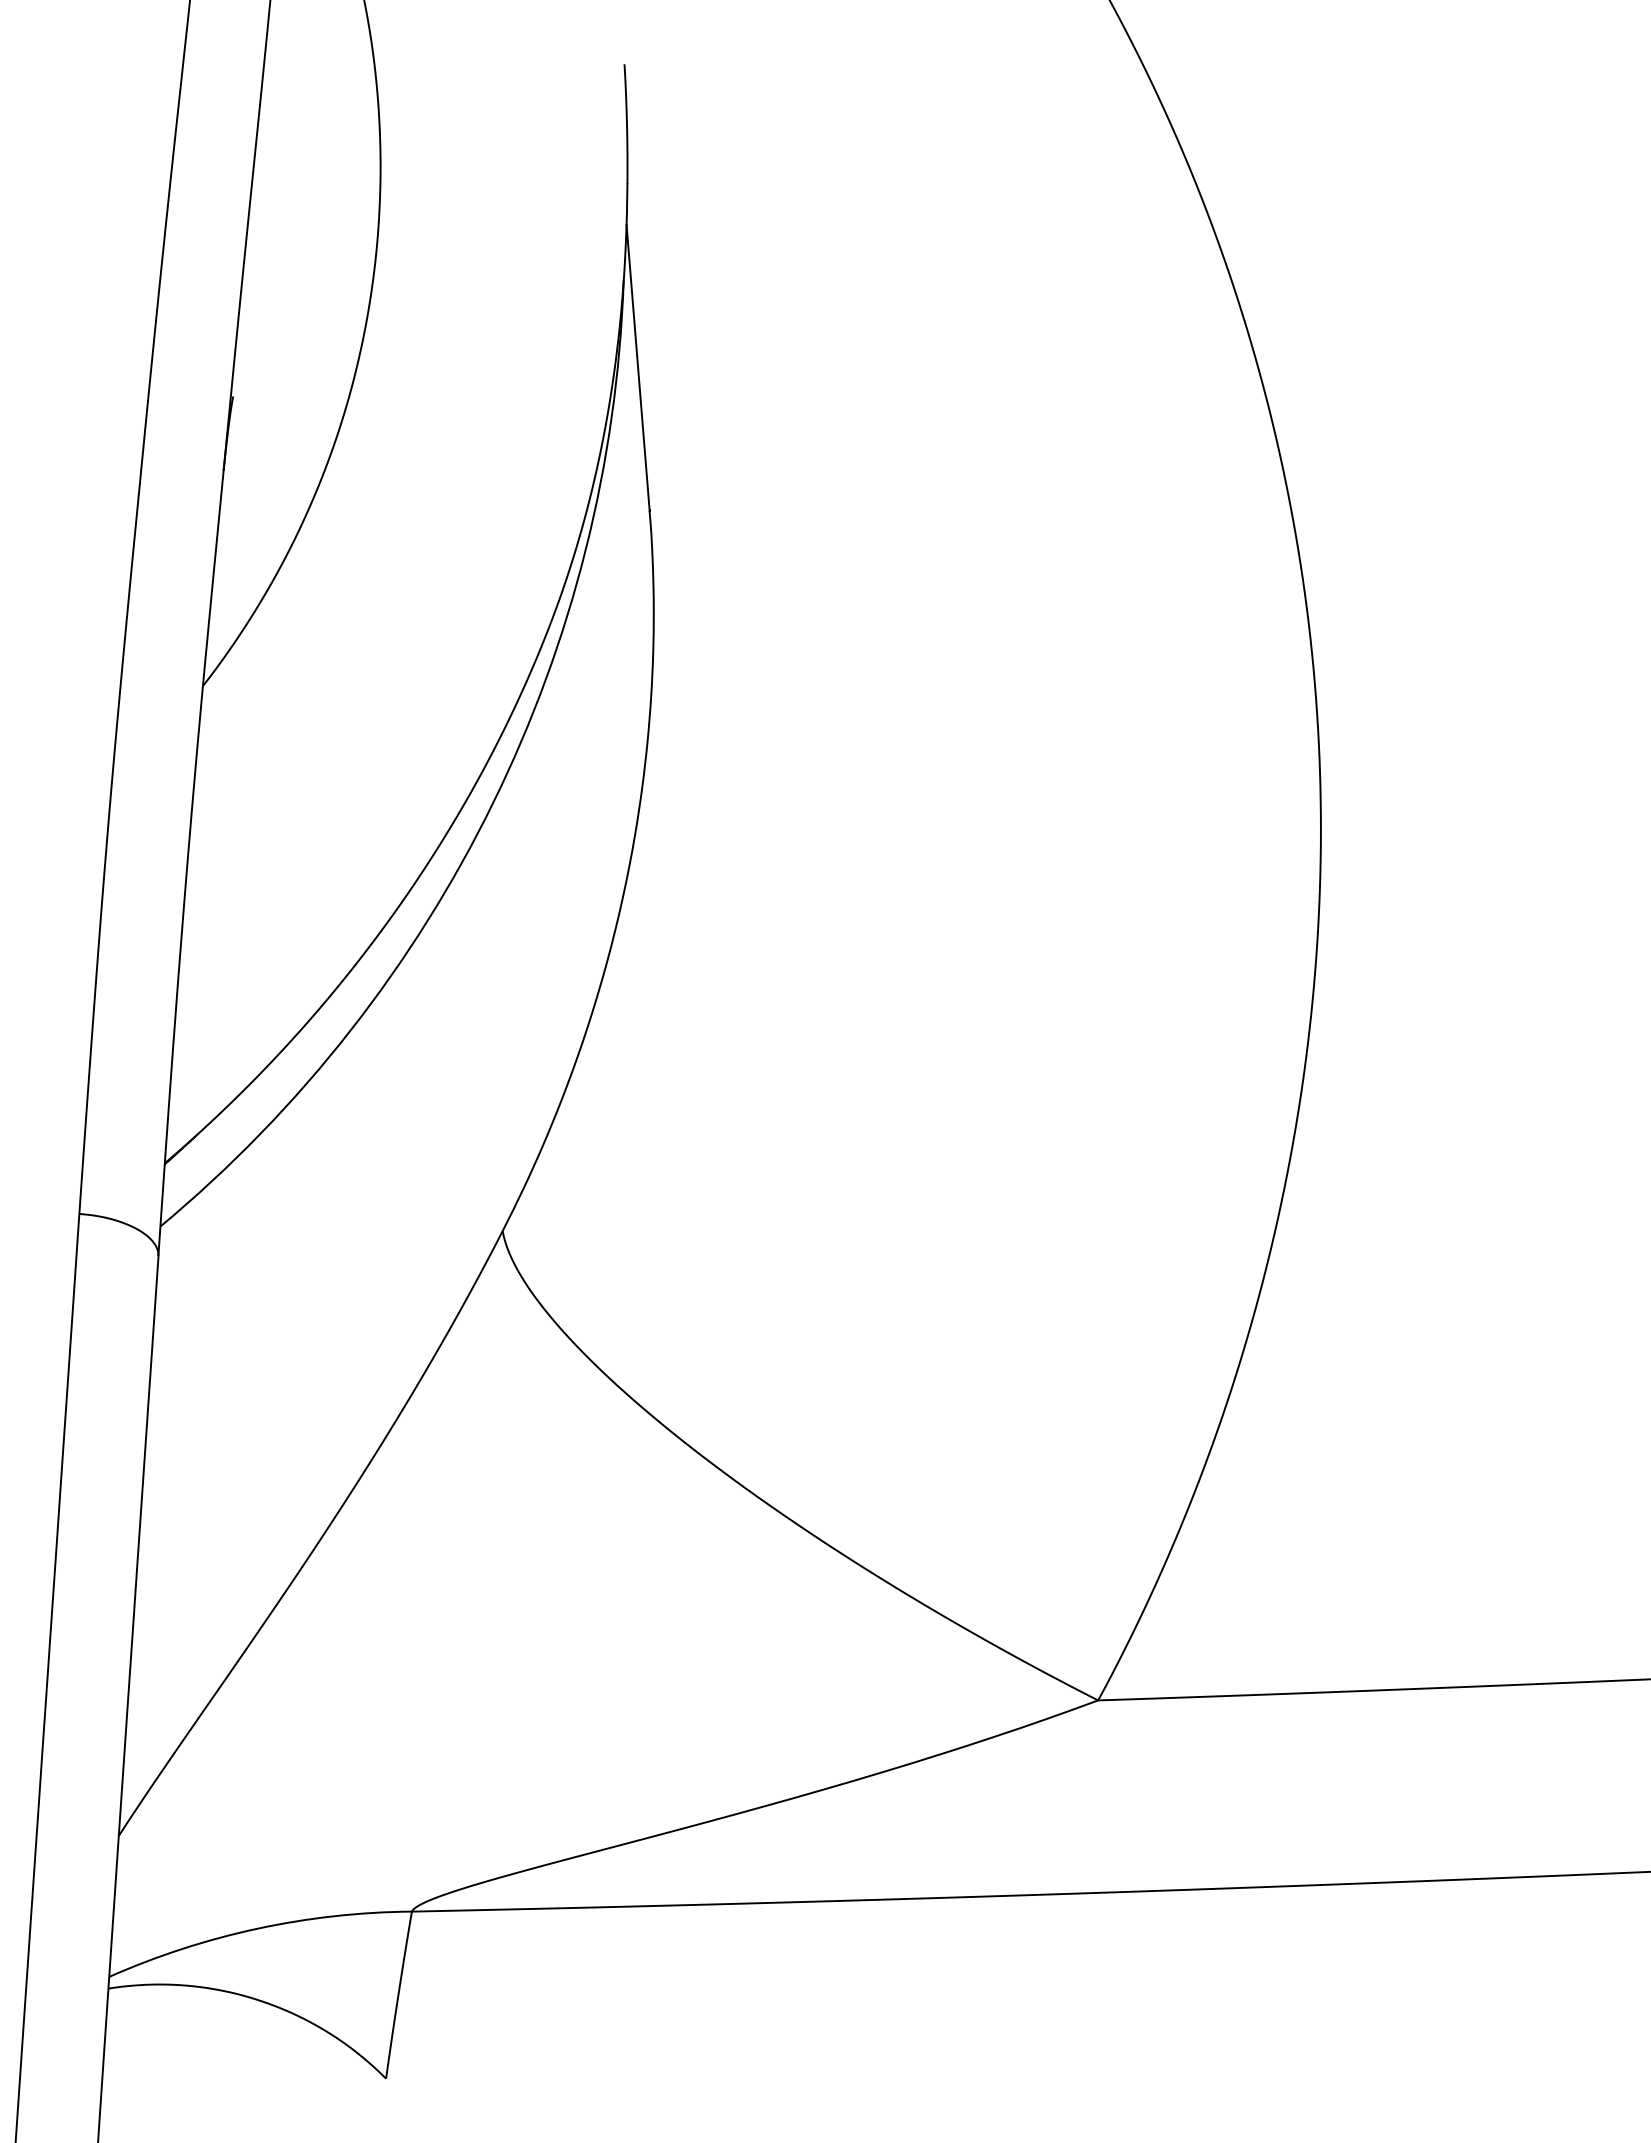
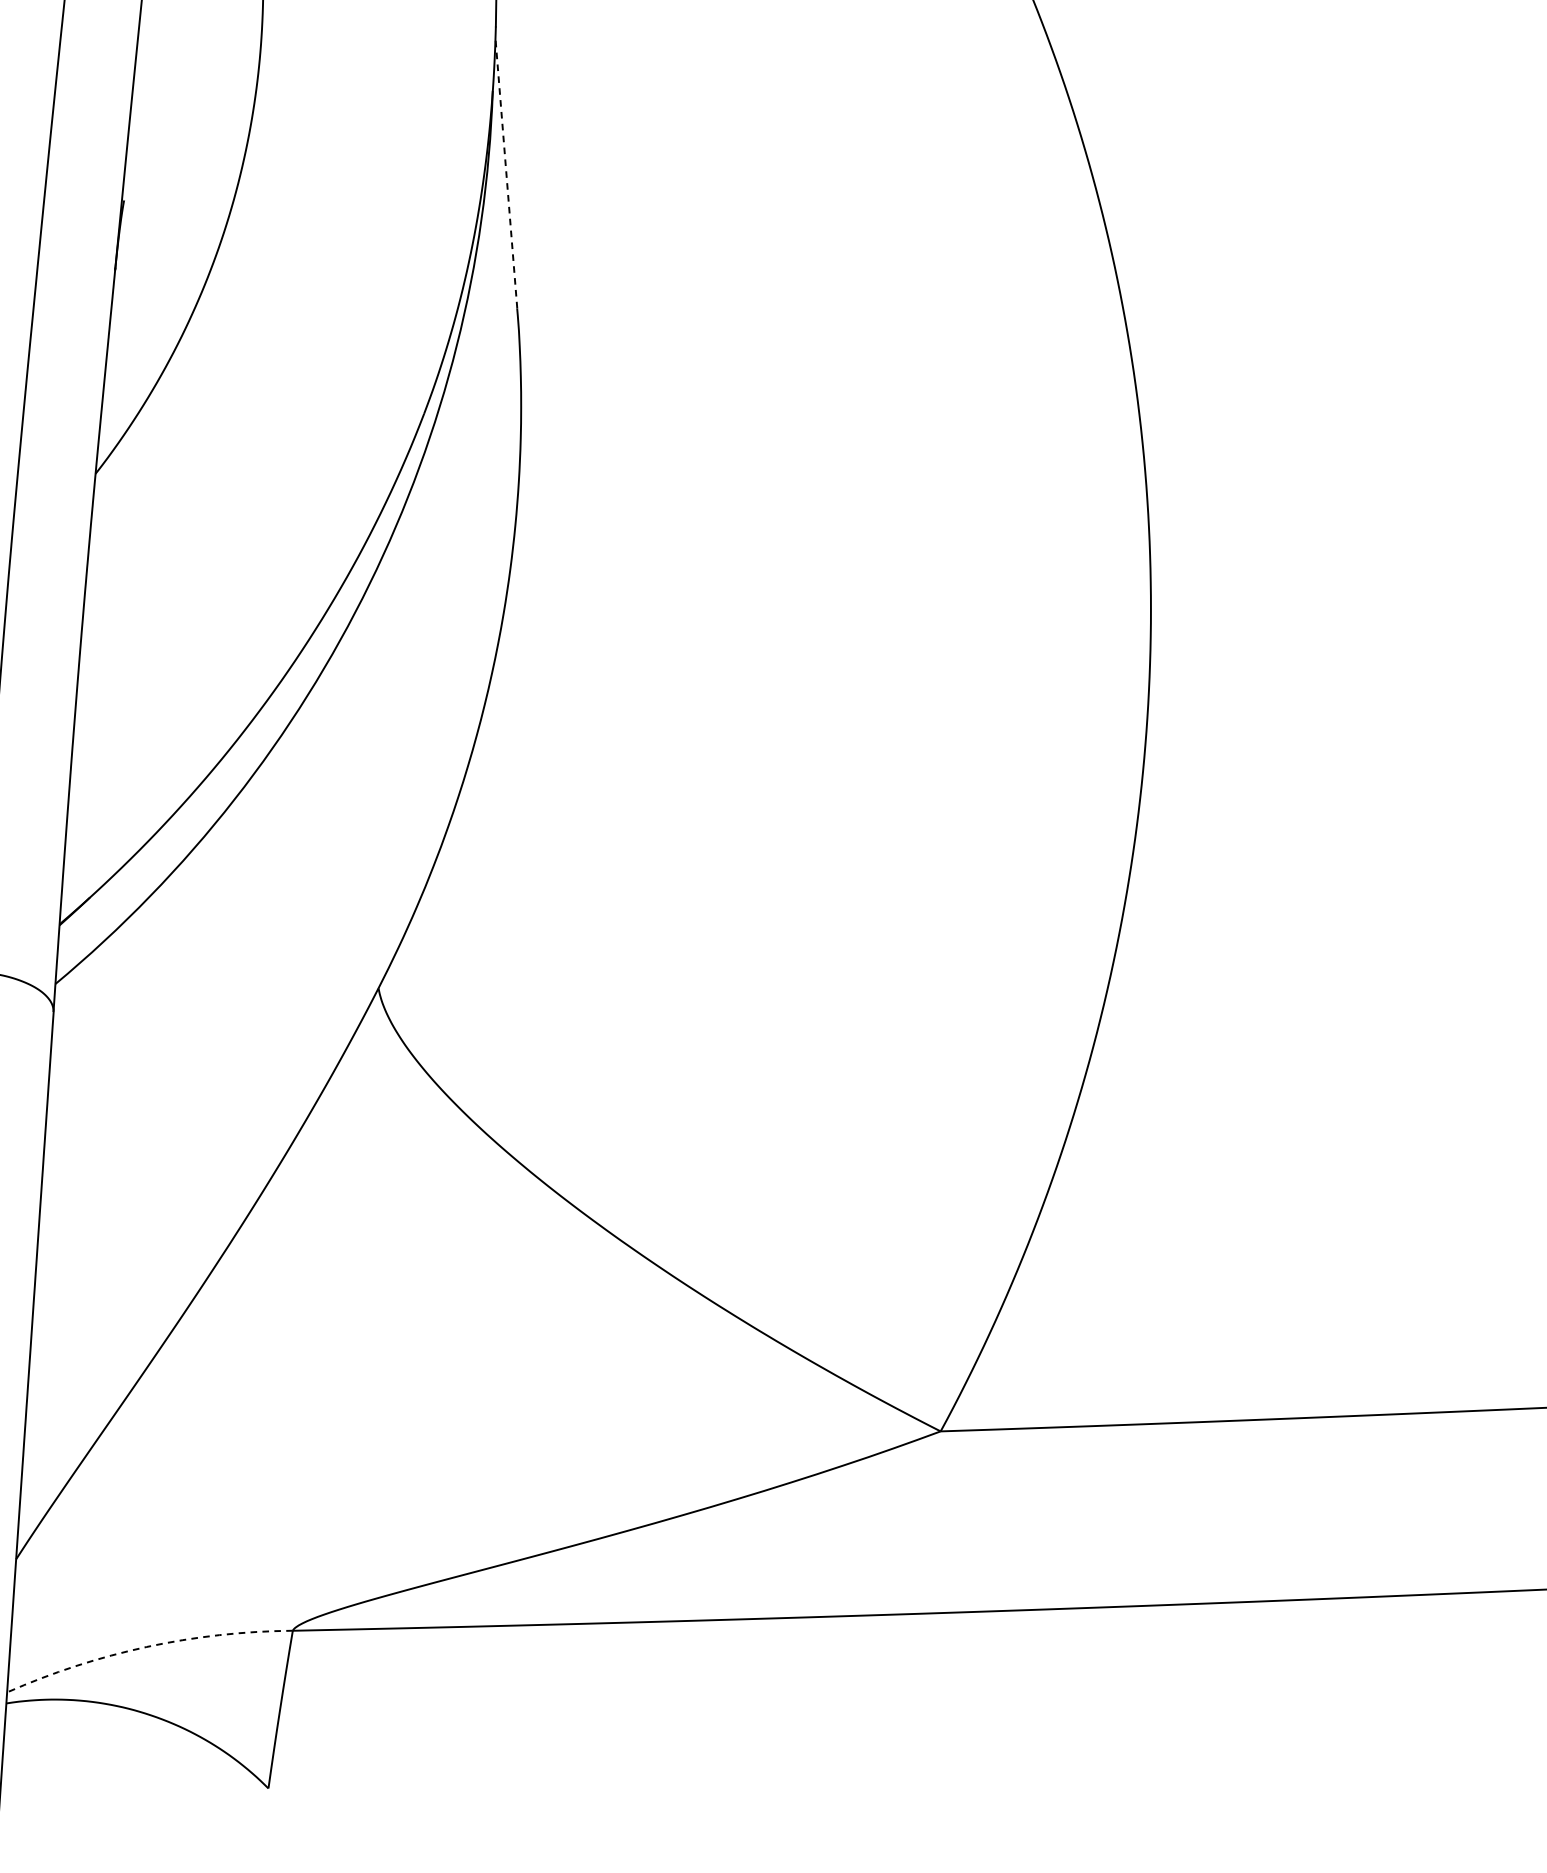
line: (638, 367) -> (506, 173), solid -> dashed
arc: (257, 1928) -> (147, 1646), solid -> dashed

